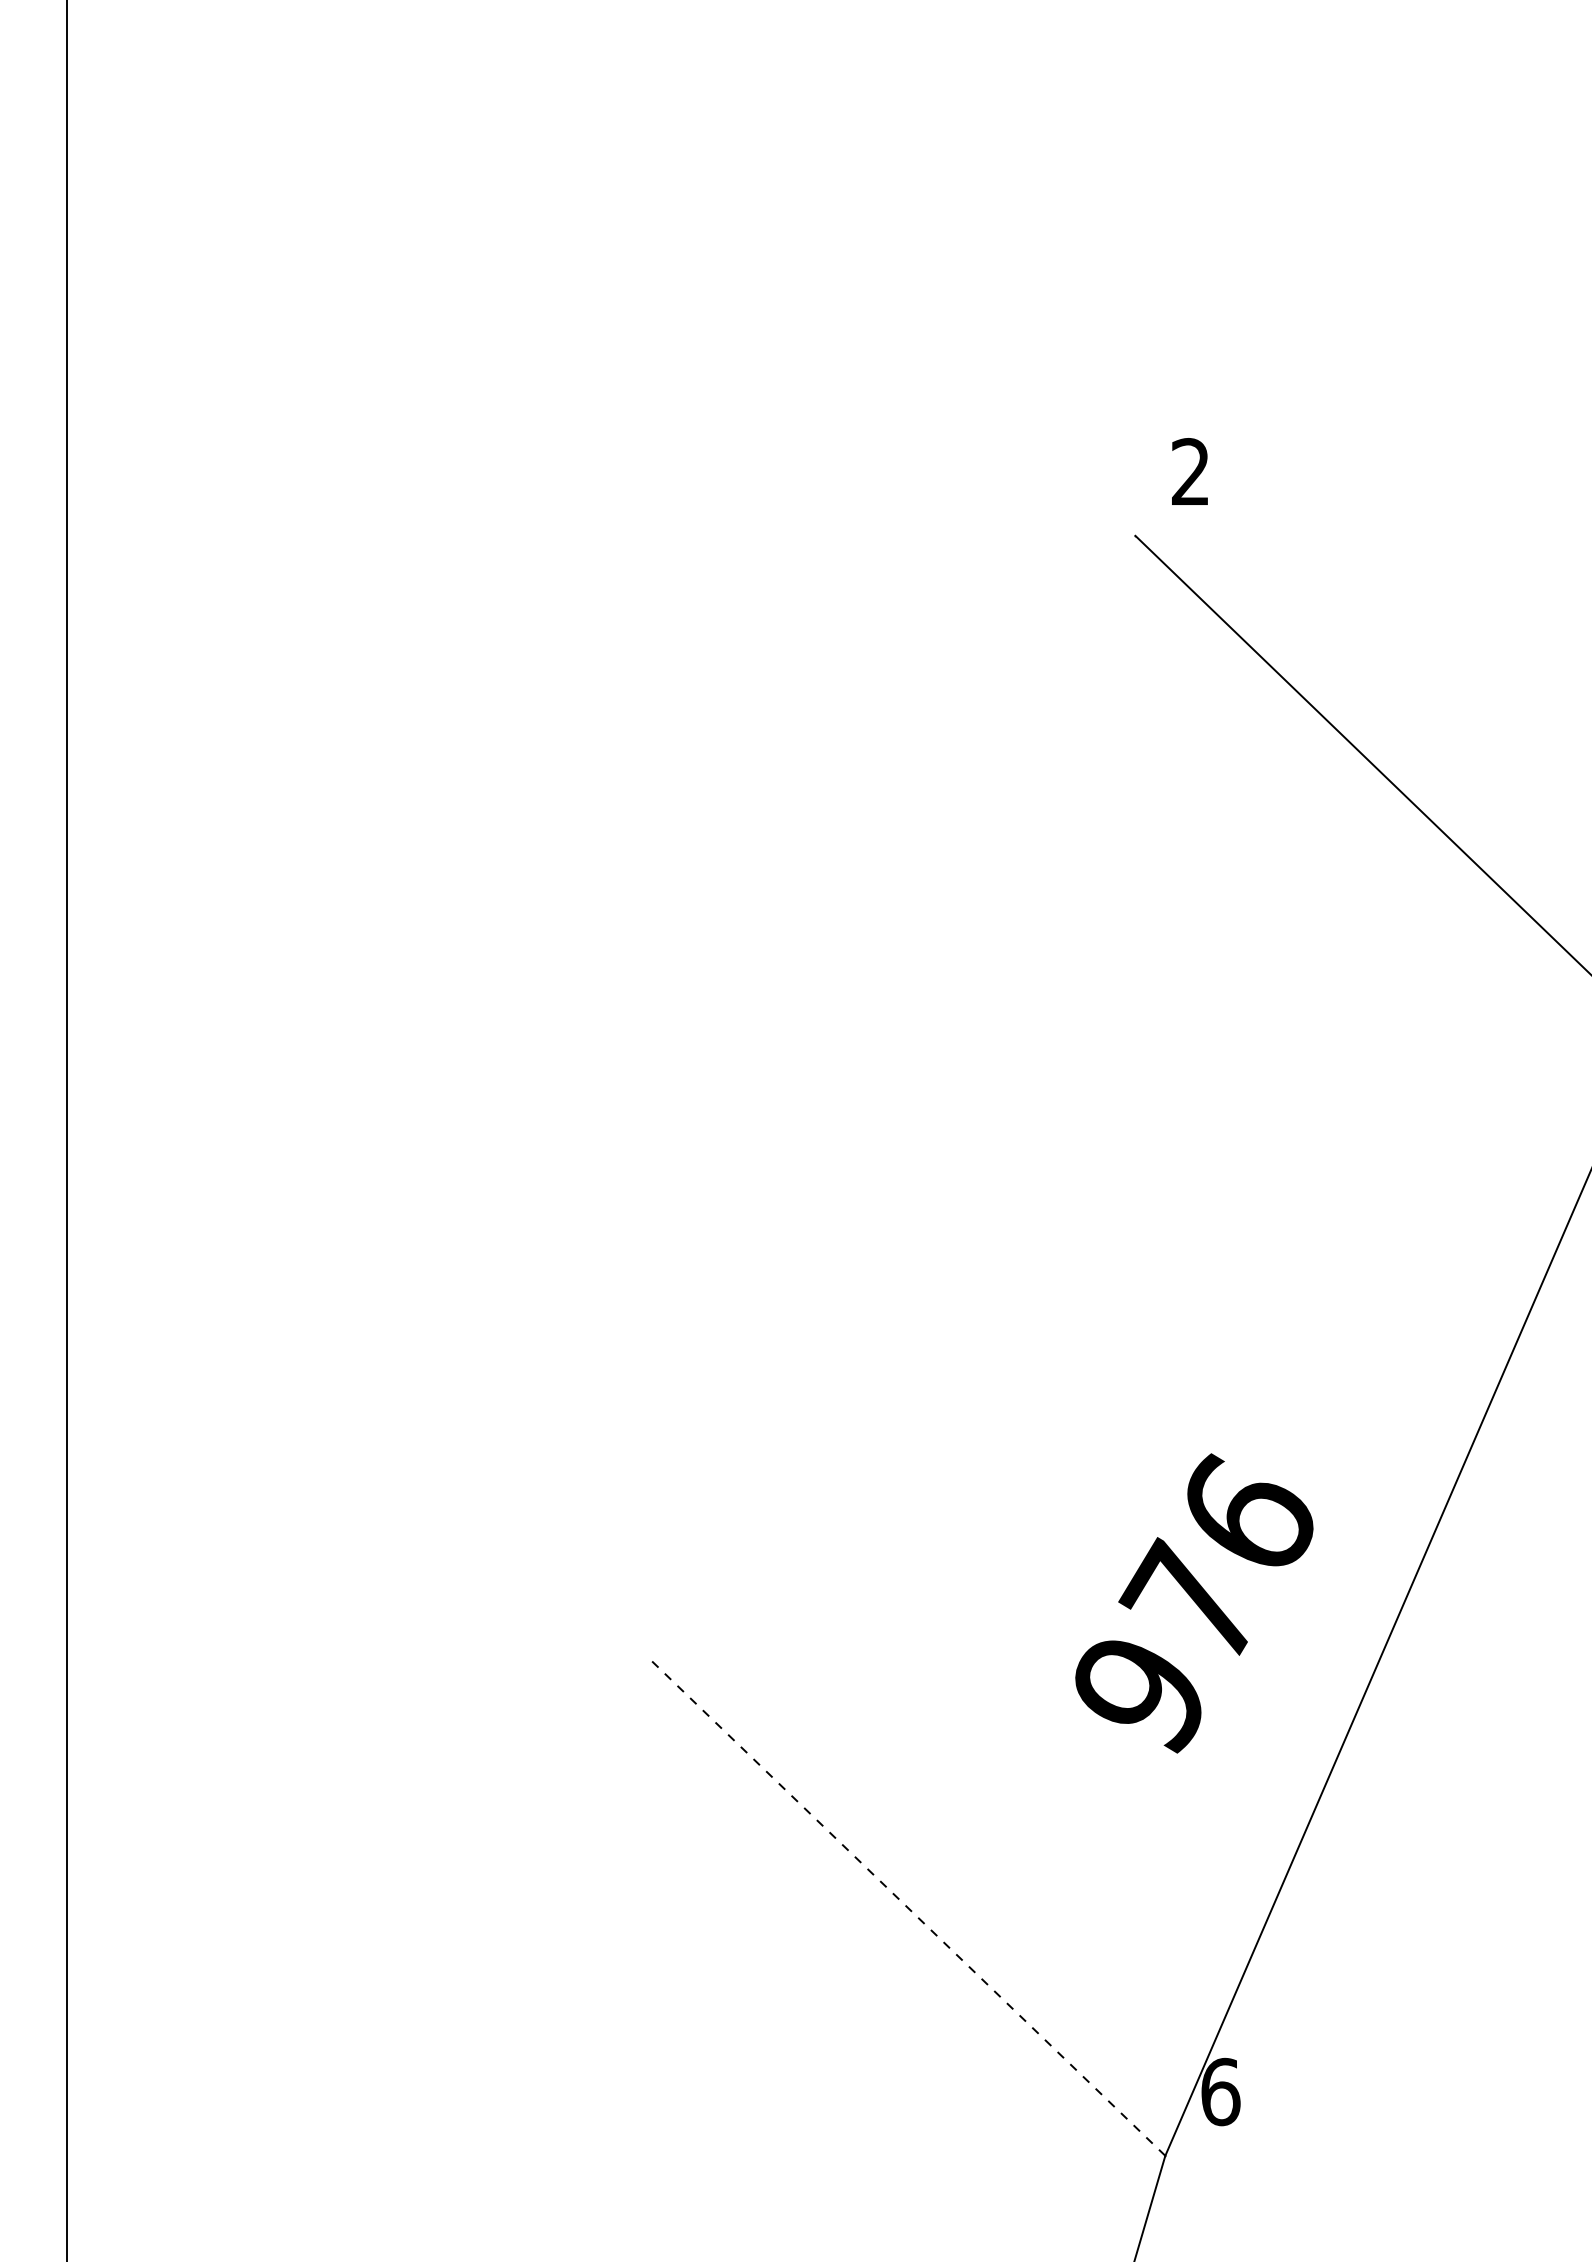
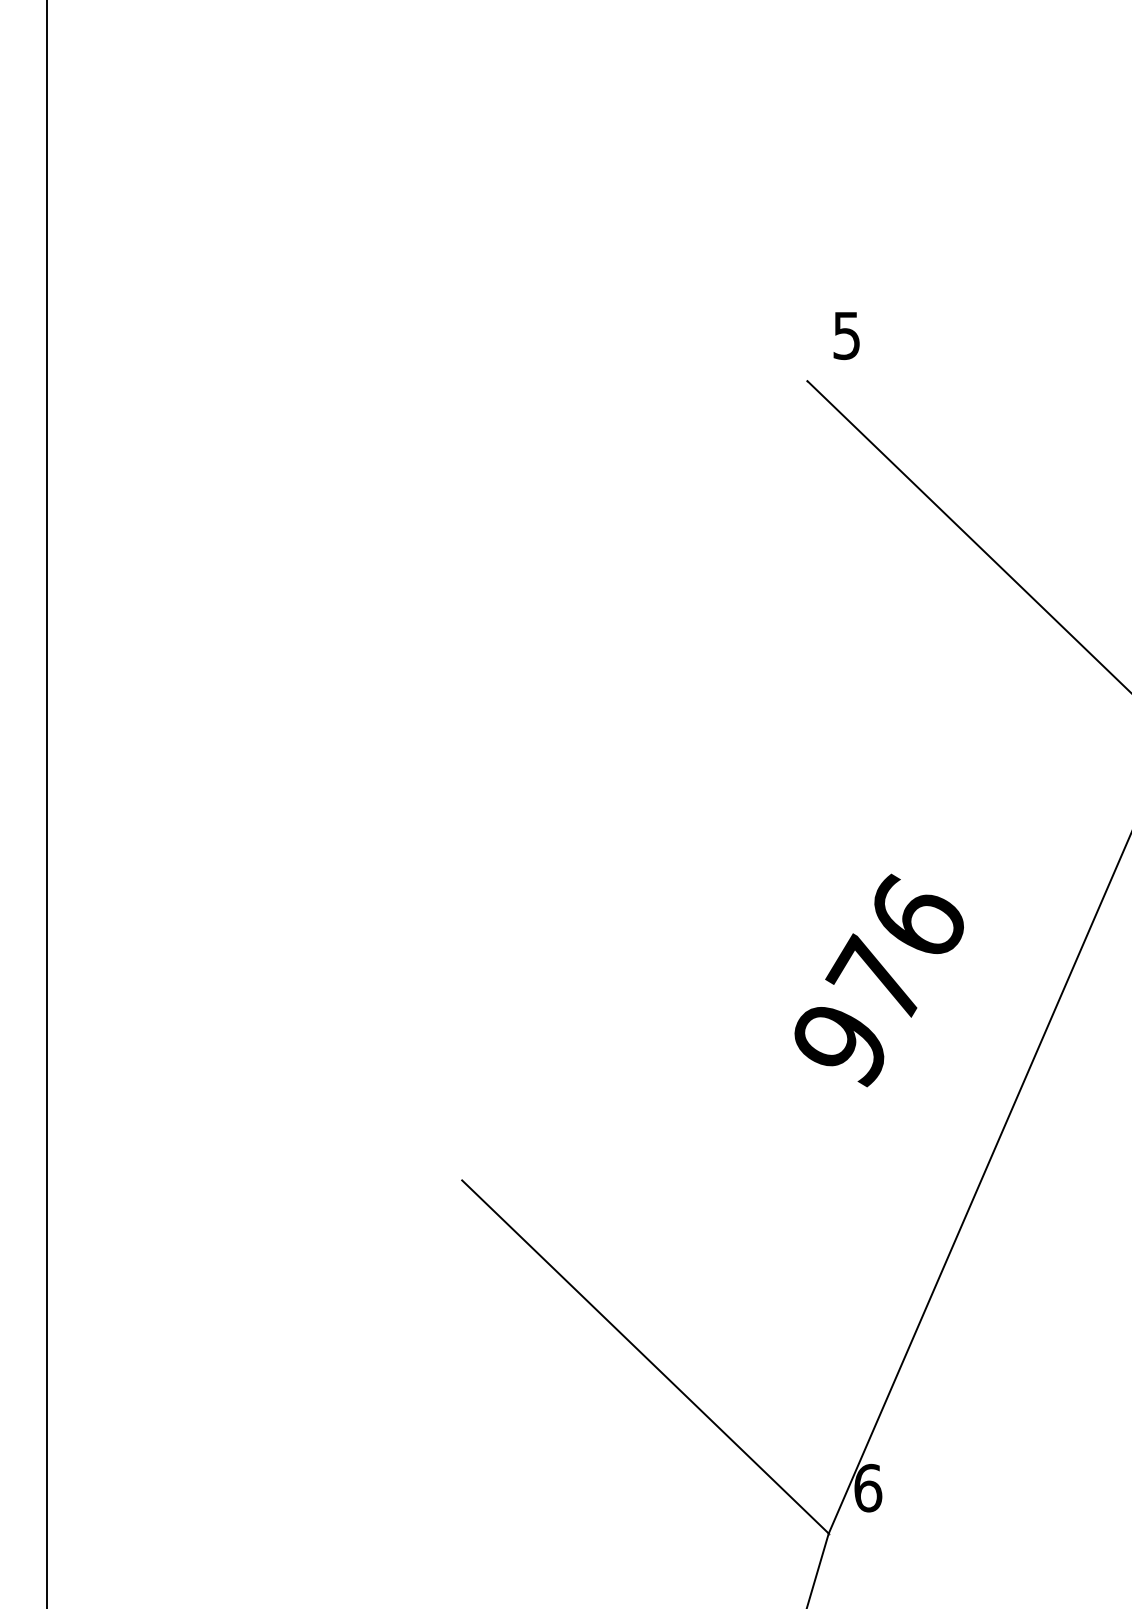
text: (1190, 472) -> (846, 336), 2 -> 5
text: (1194, 1603) -> (879, 980), moved
line: (907, 1907) -> (645, 1356), dashed -> solid

